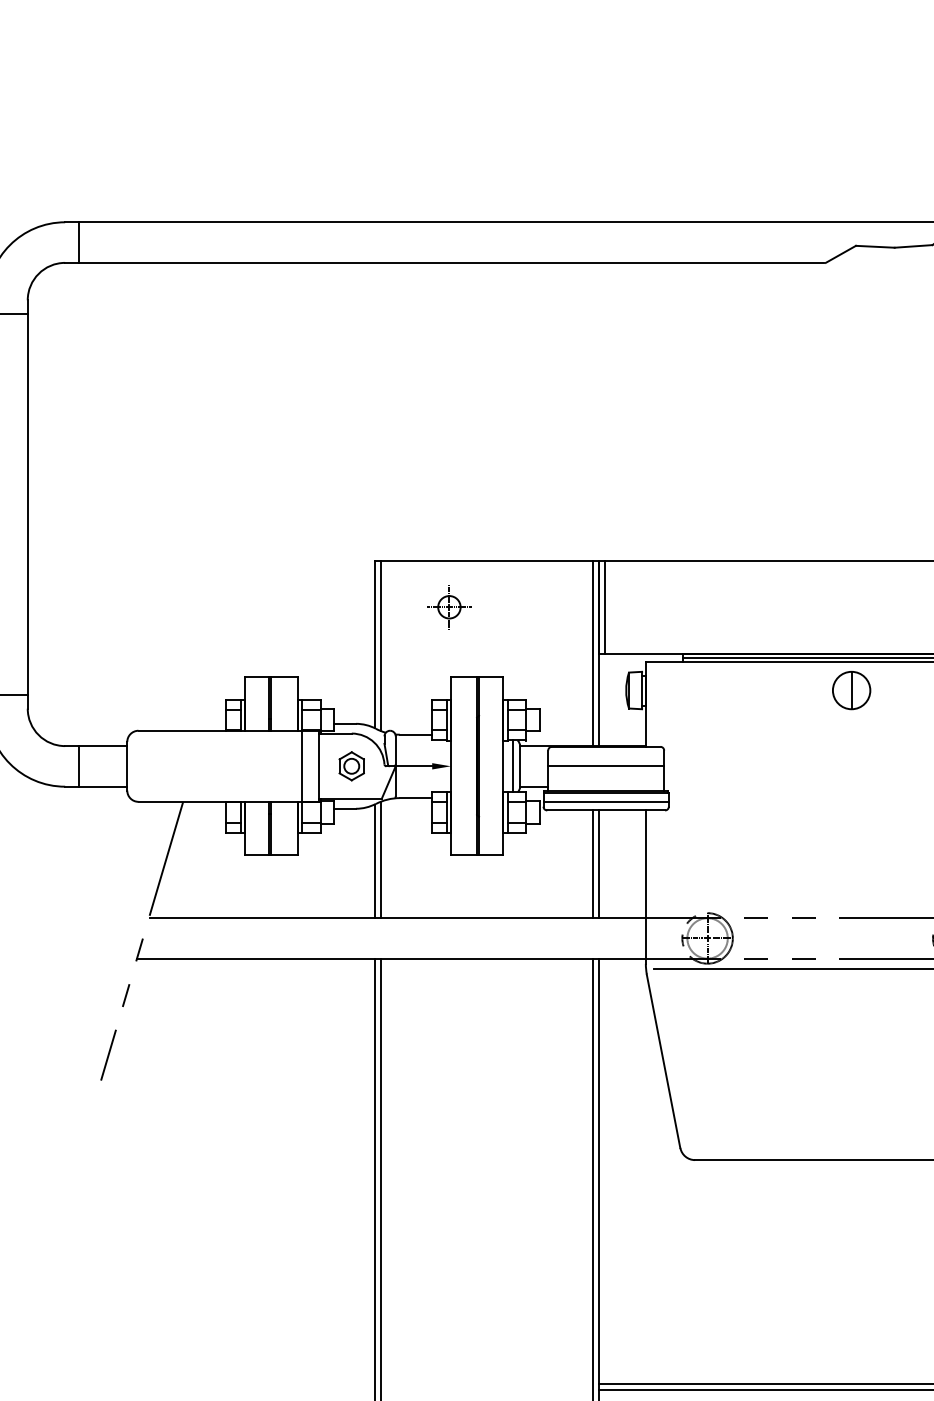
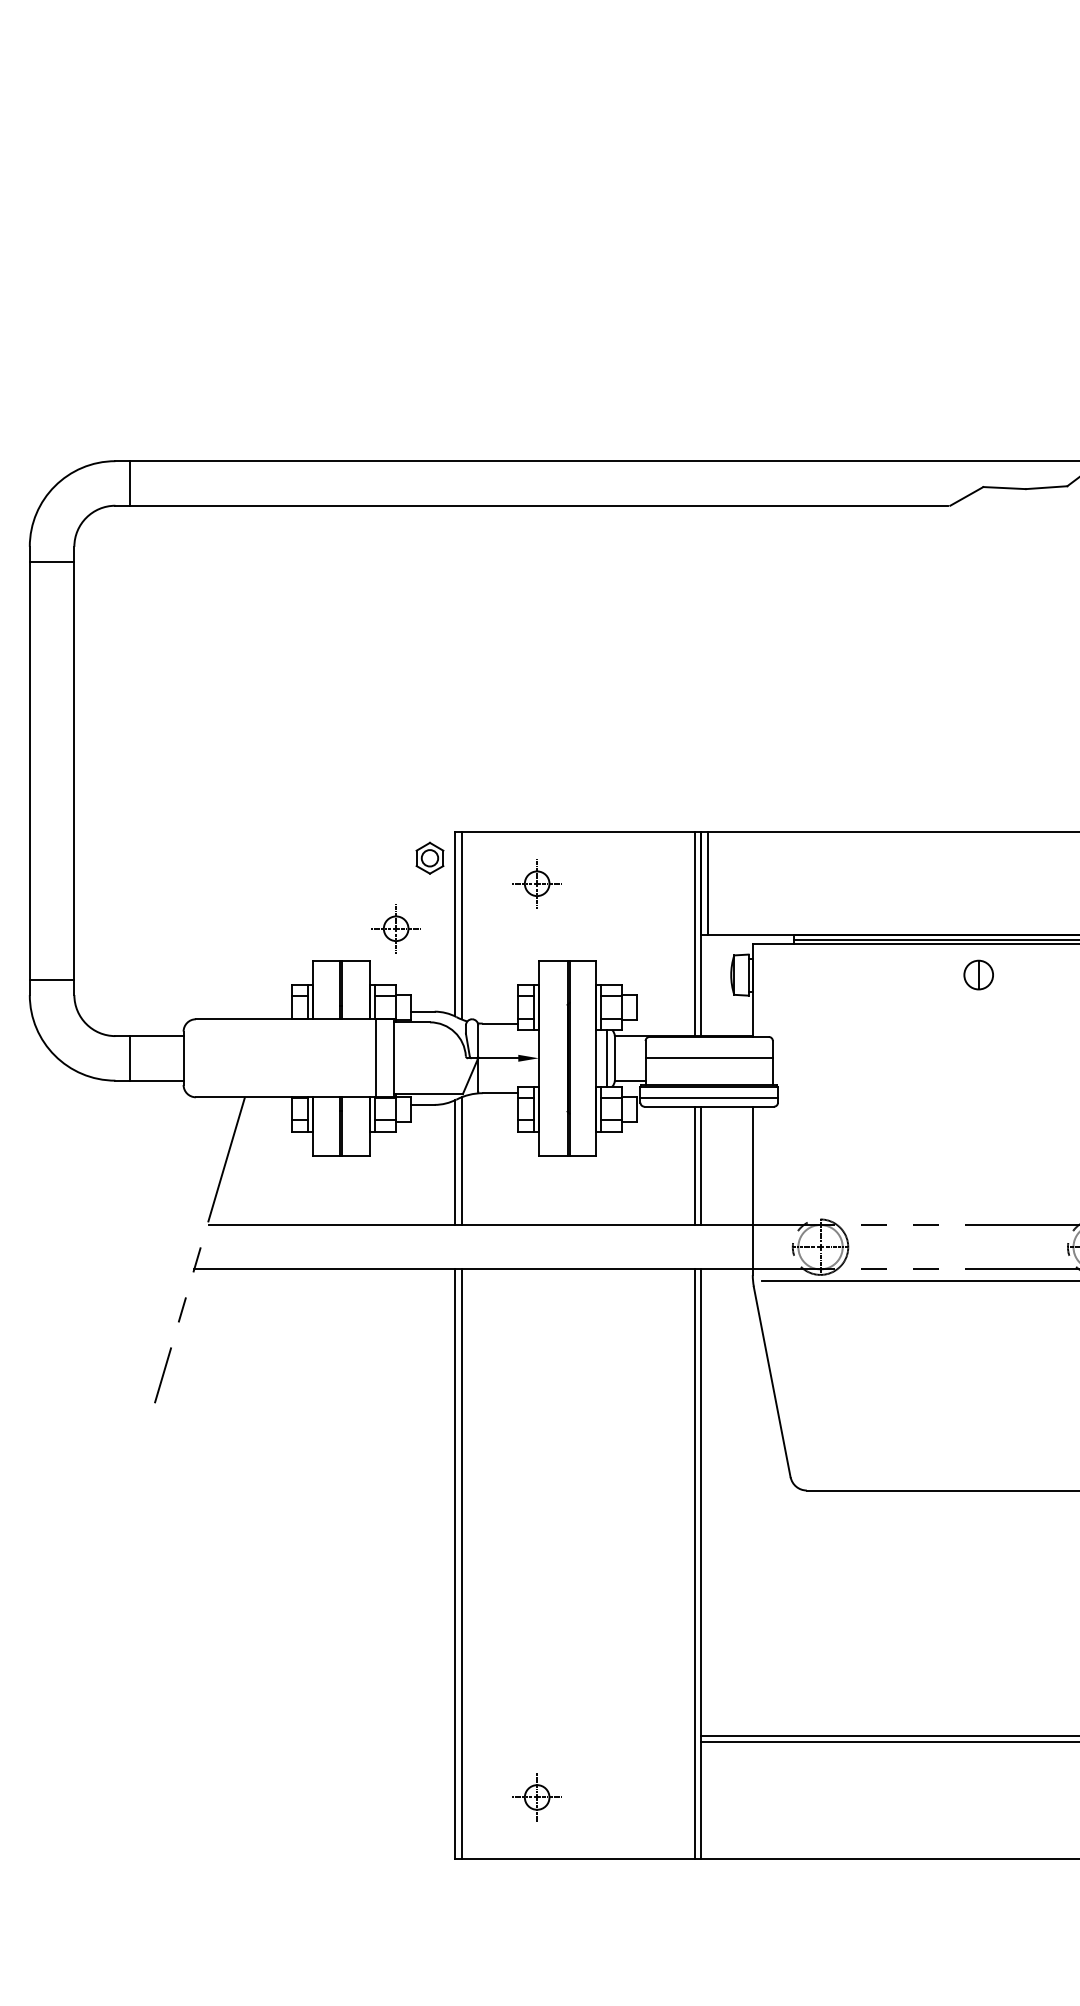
part: (320, 648) -> (395, 928), added
part: (851, 689) -> (978, 974), size x0.7
part: (351, 765) -> (429, 857), moved

